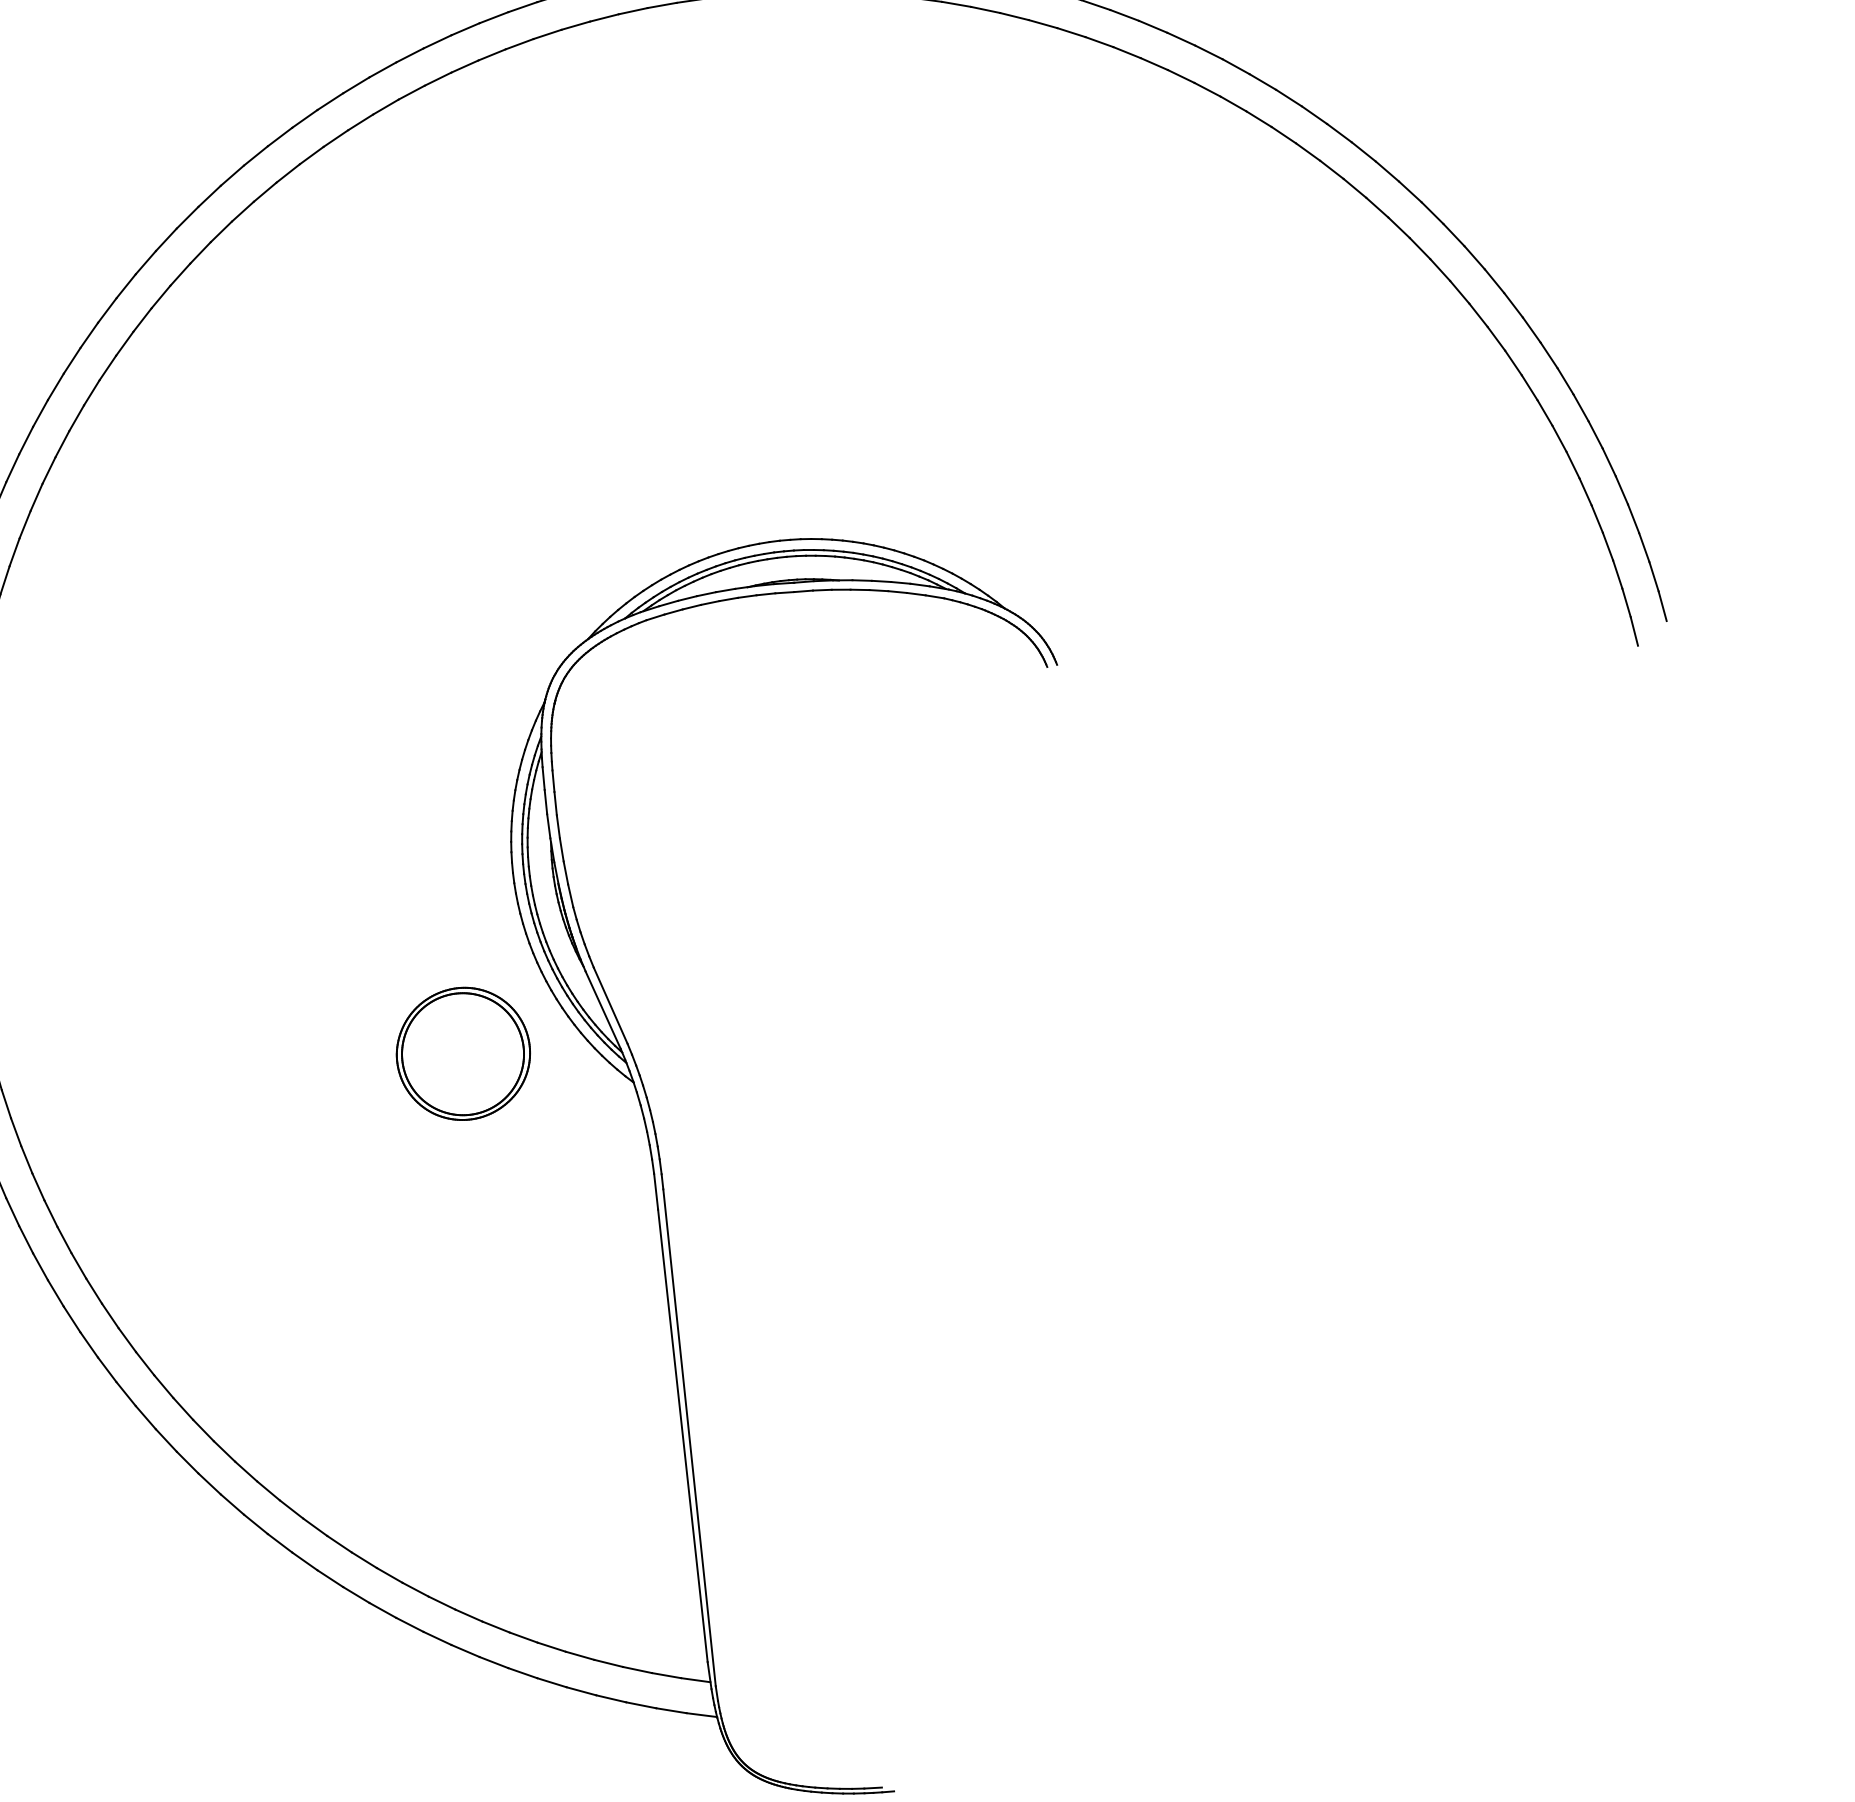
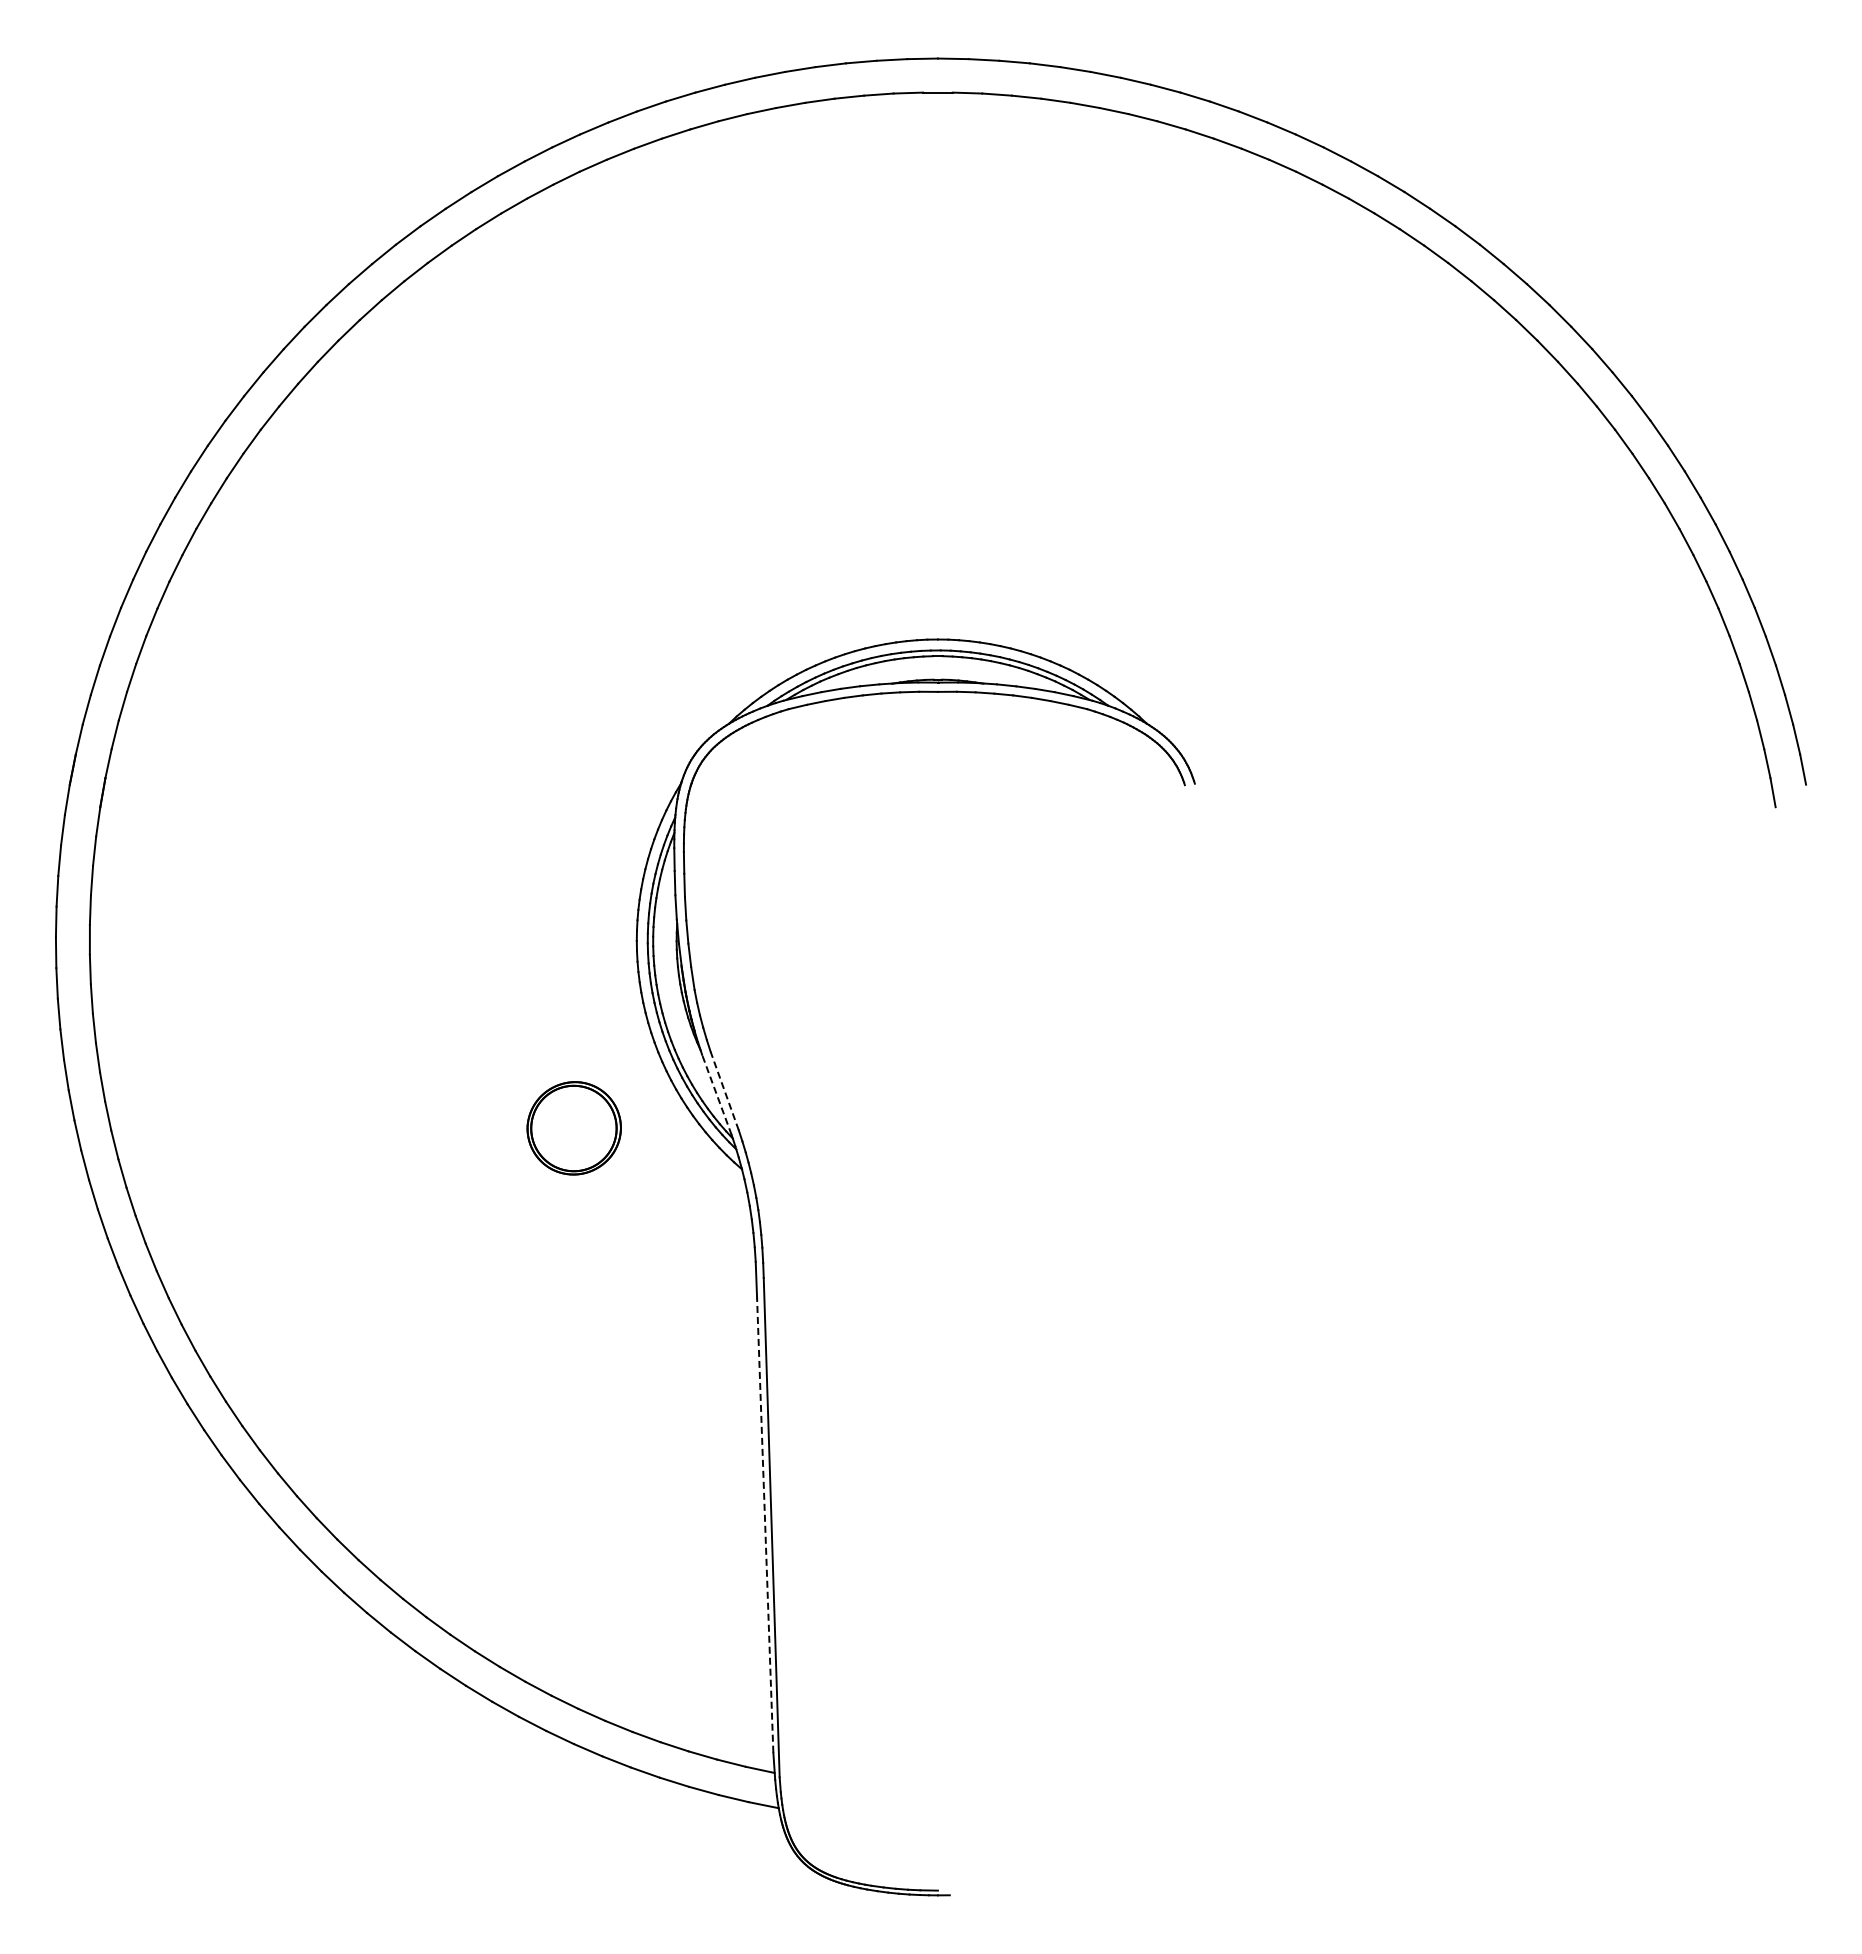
line: (610, 1006) -> (724, 1091), solid -> dashed
line: (602, 1009) -> (716, 1094), solid -> dashed
part: (462, 1054) -> (573, 1128), size x0.7
line: (683, 1436) -> (765, 1525), solid -> dashed

